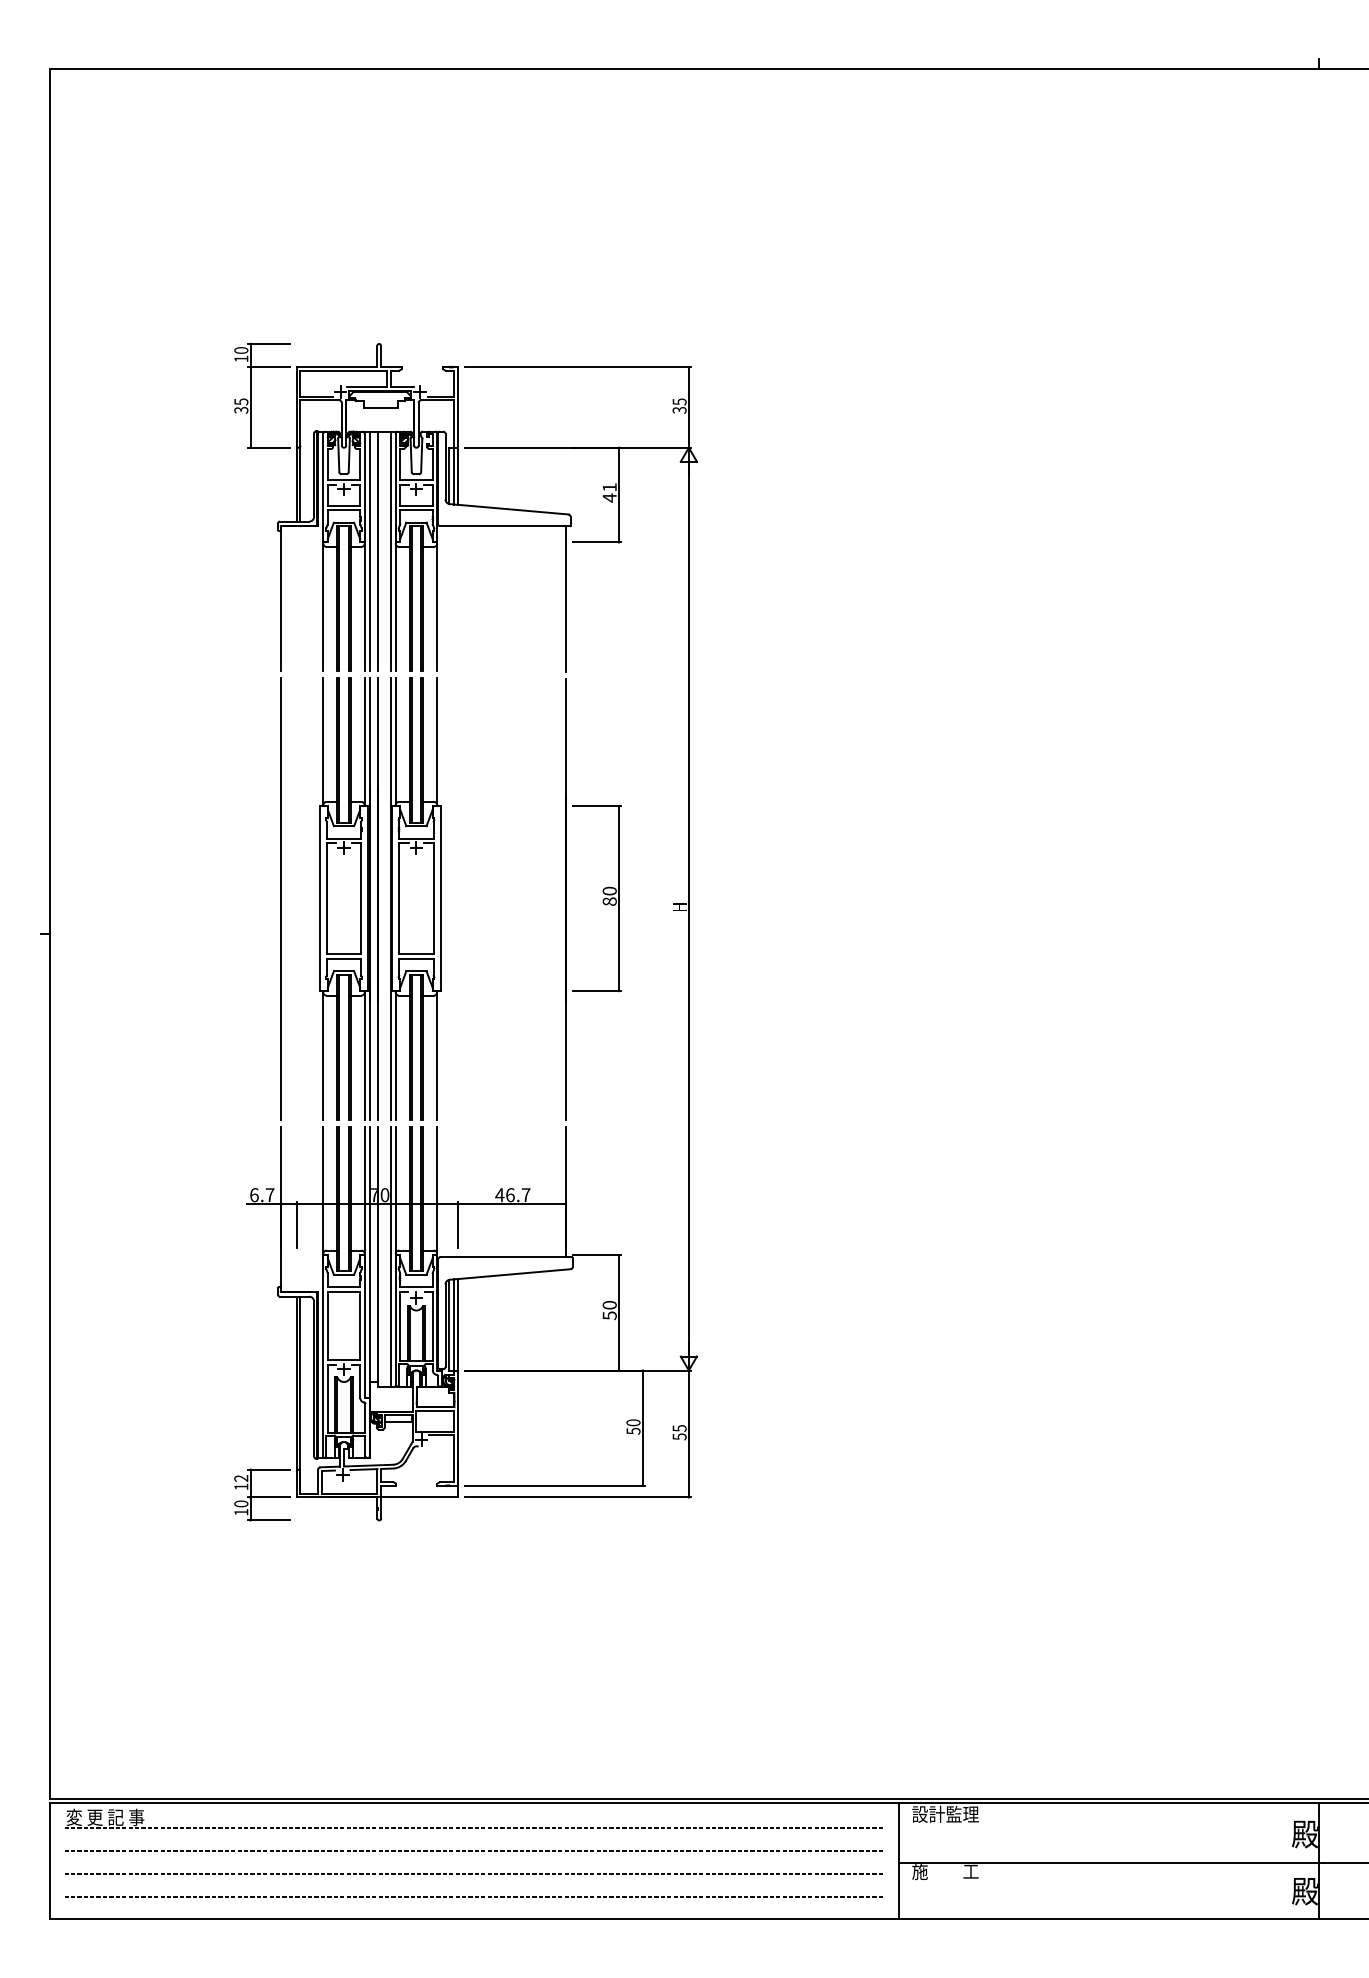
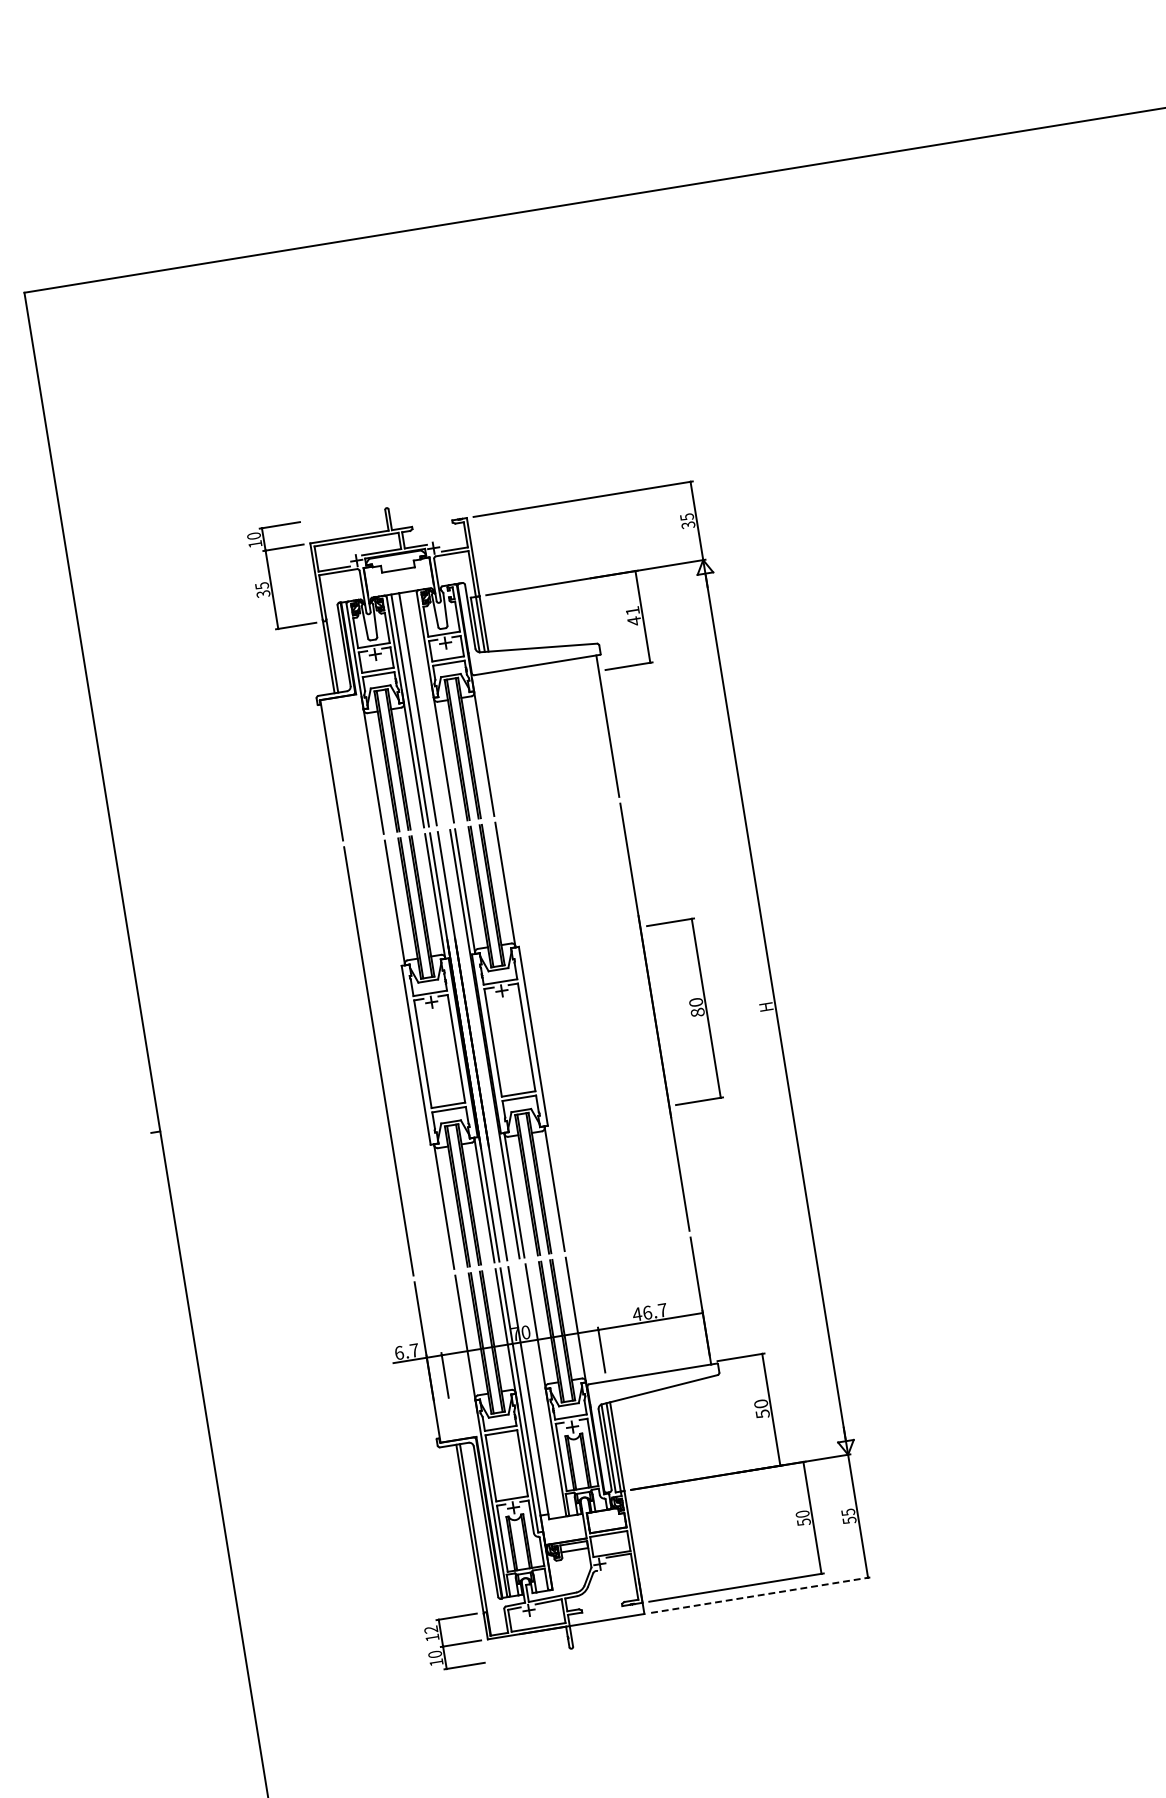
line: (390, 550) -> (430, 706), removed
line: (390, 1256) -> (540, 1391), removed
line: (578, 1497) -> (761, 1595), solid -> dashed

